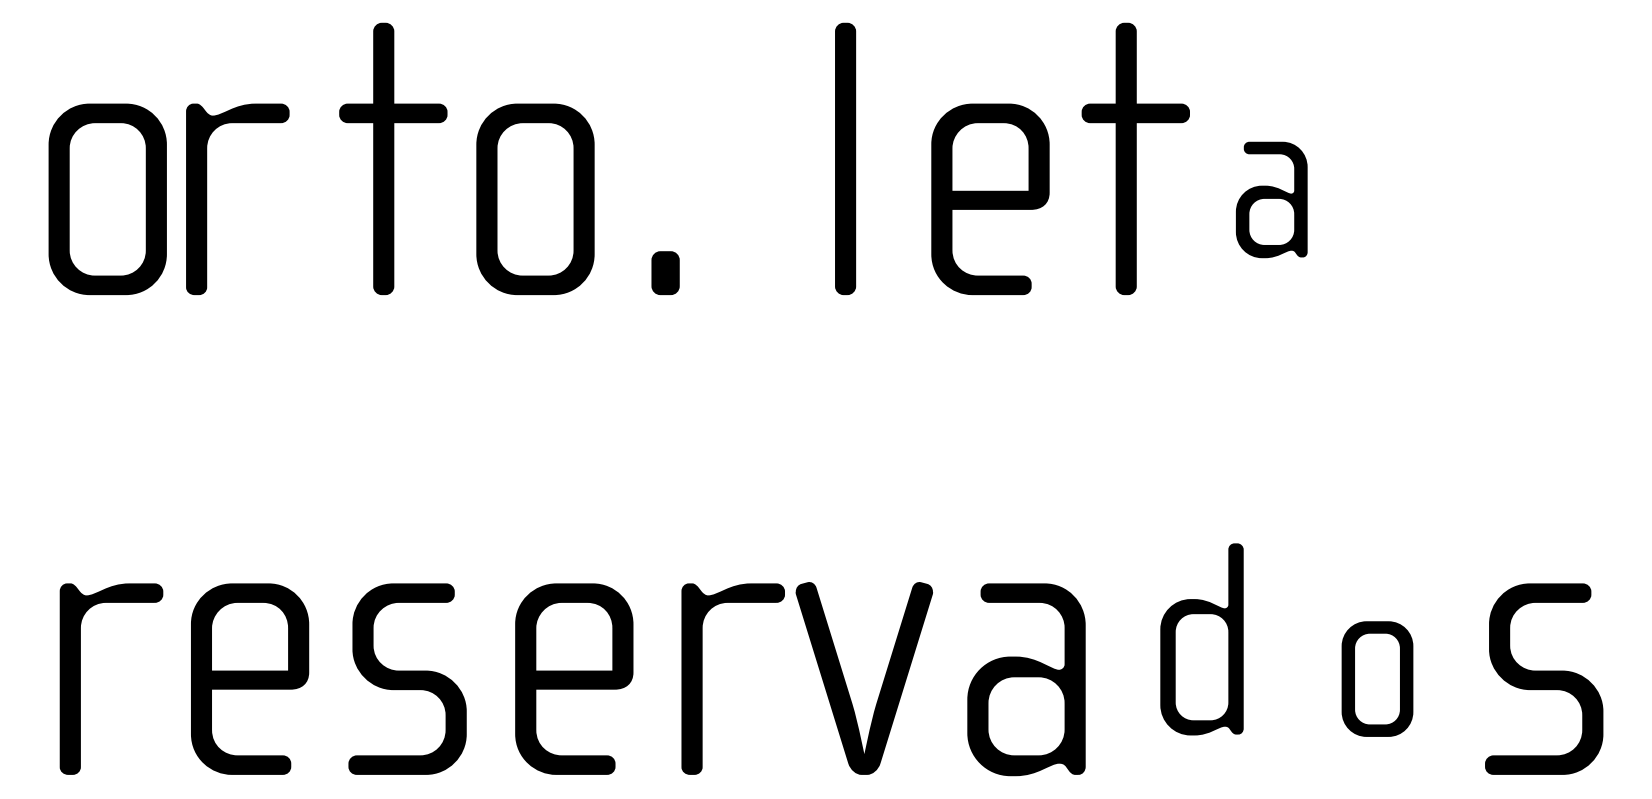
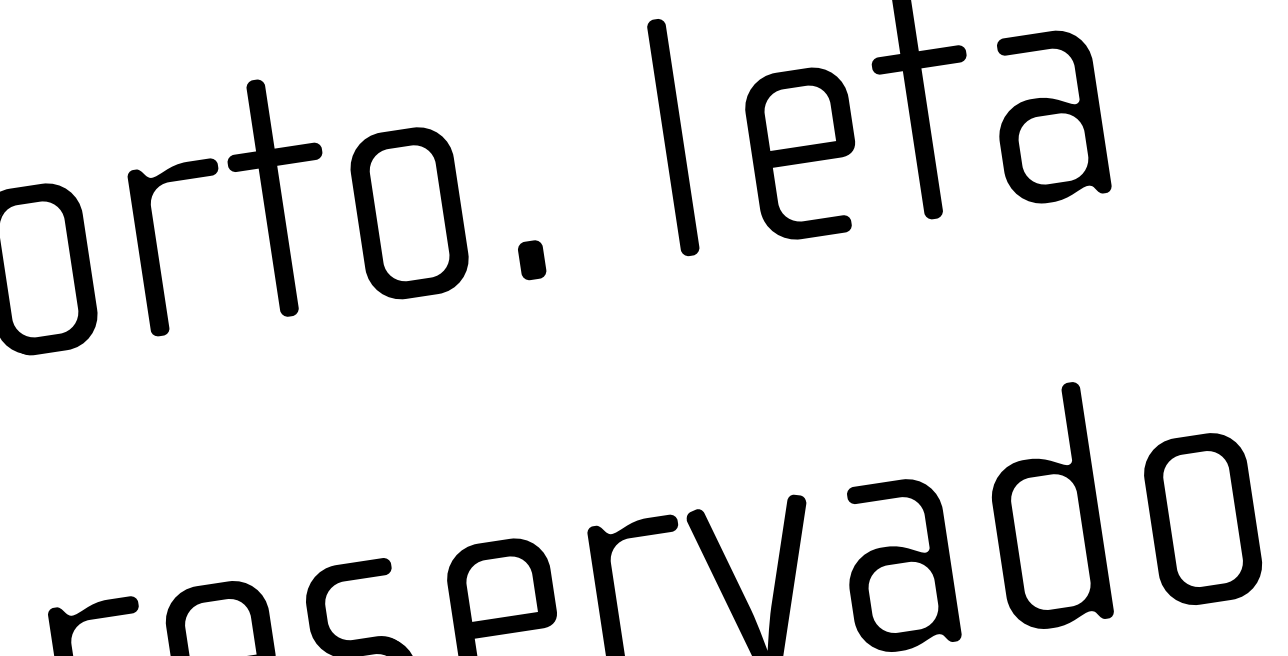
part: (207, 198) -> (157, 250), moved
part: (1271, 199) -> (1048, 116), size x1.67
part: (1201, 639) -> (1045, 507), size x1.43
part: (1377, 678) -> (1203, 518), size x1.67

